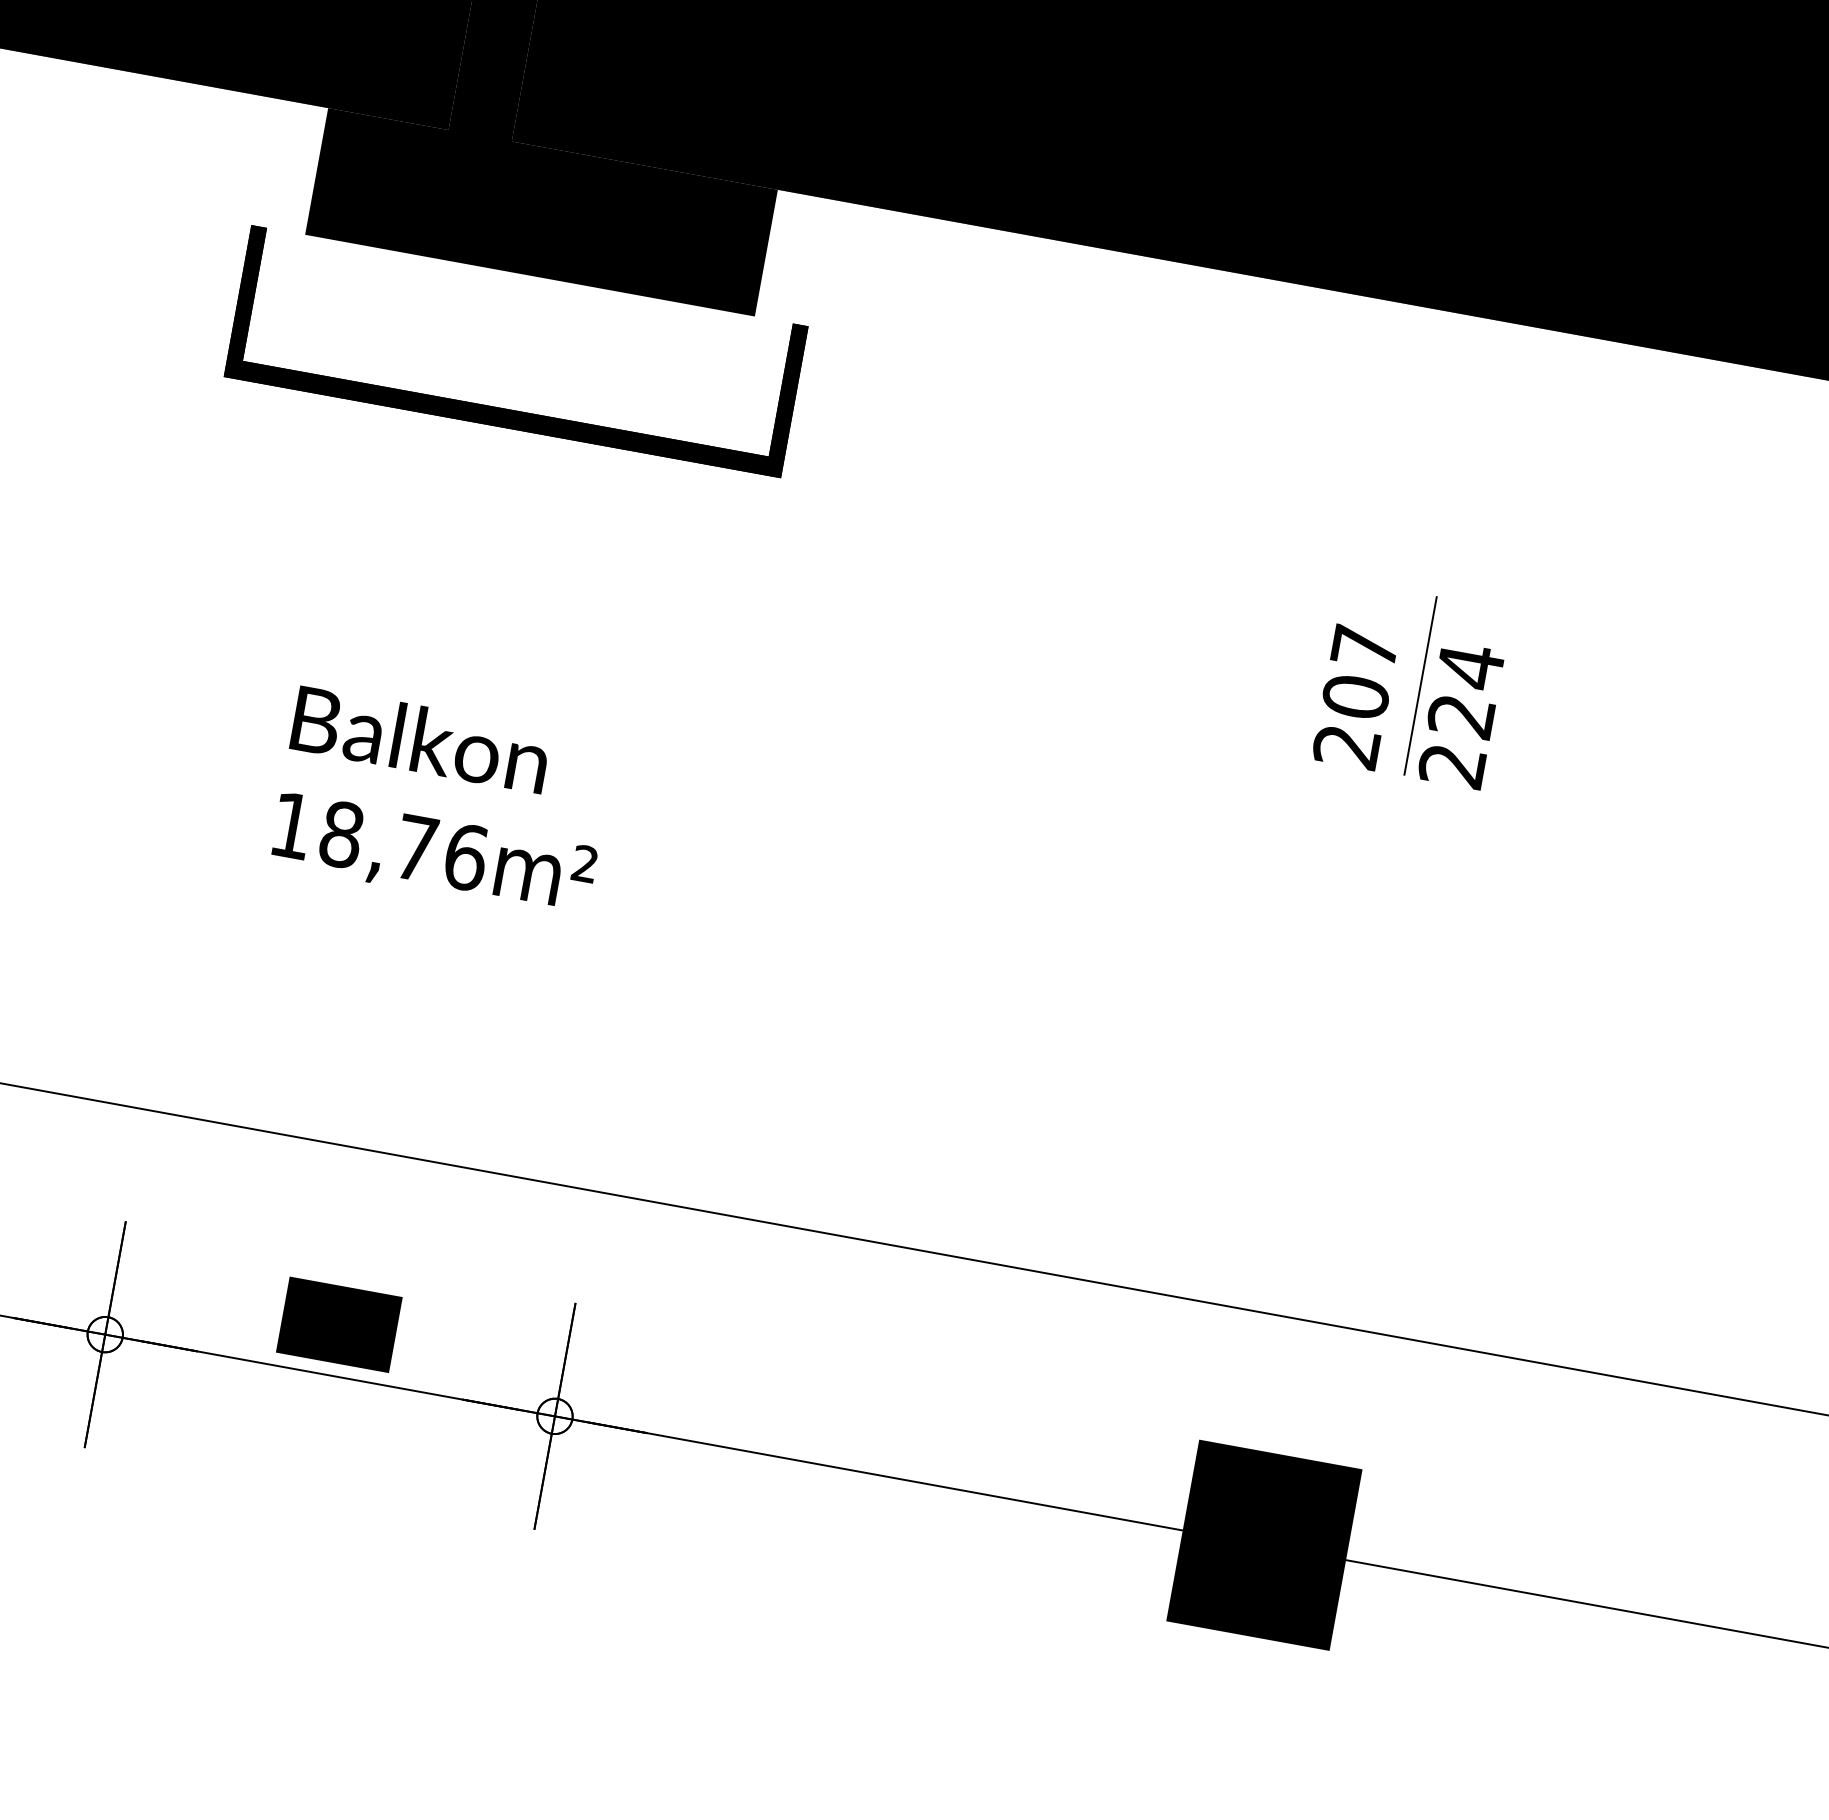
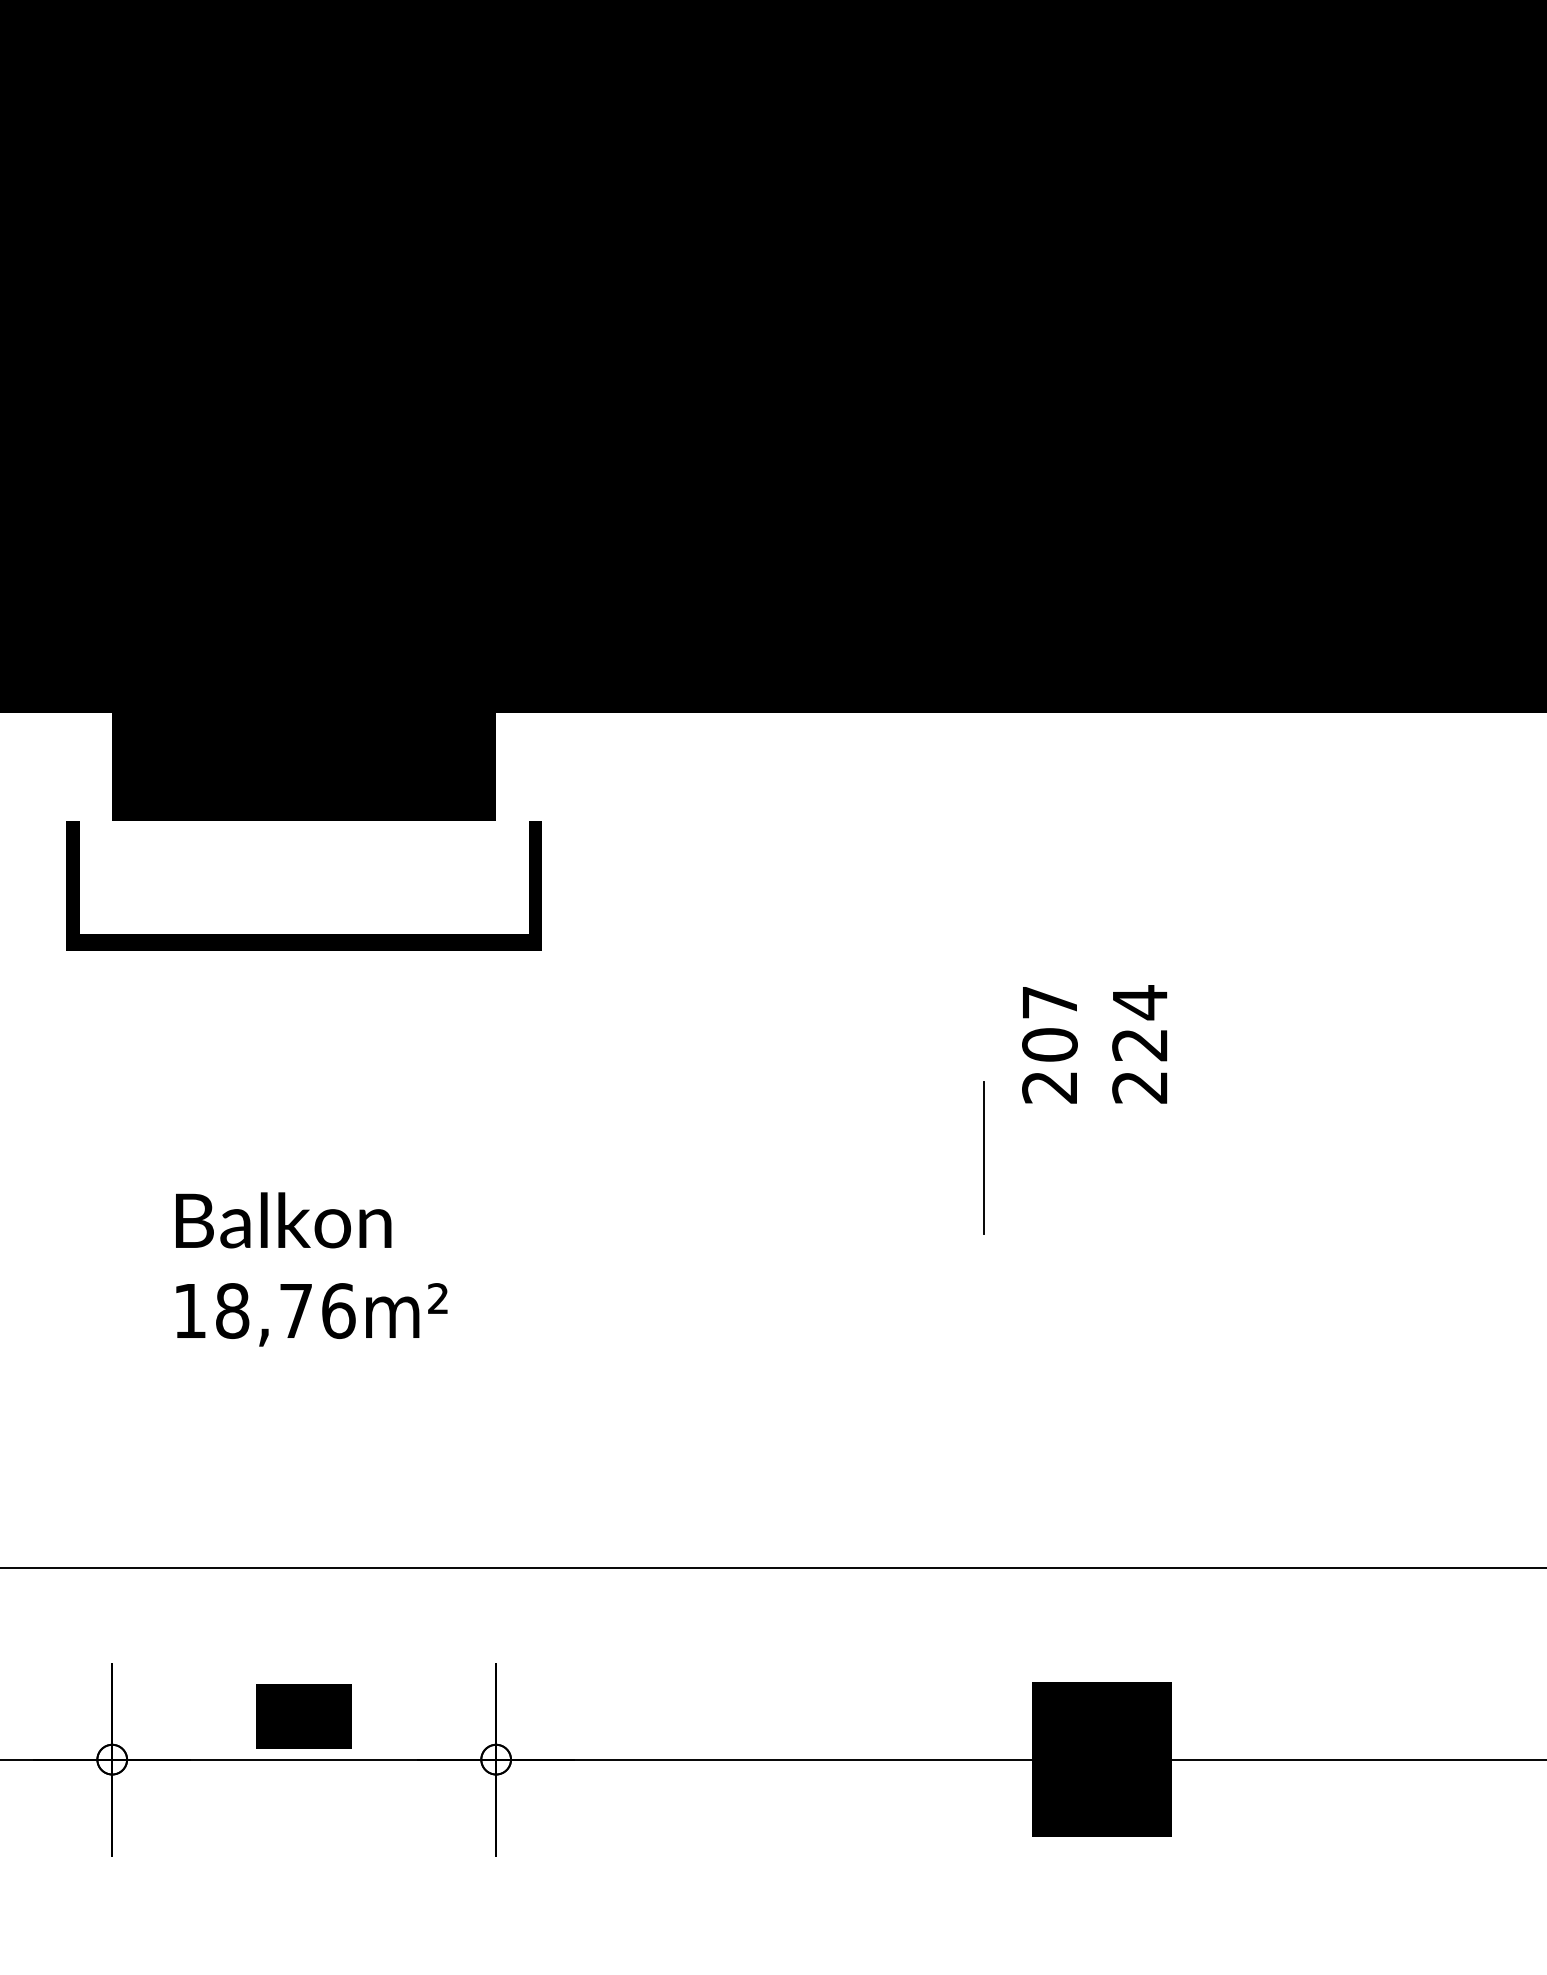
line: (1420, 685) -> (983, 1157), moved

